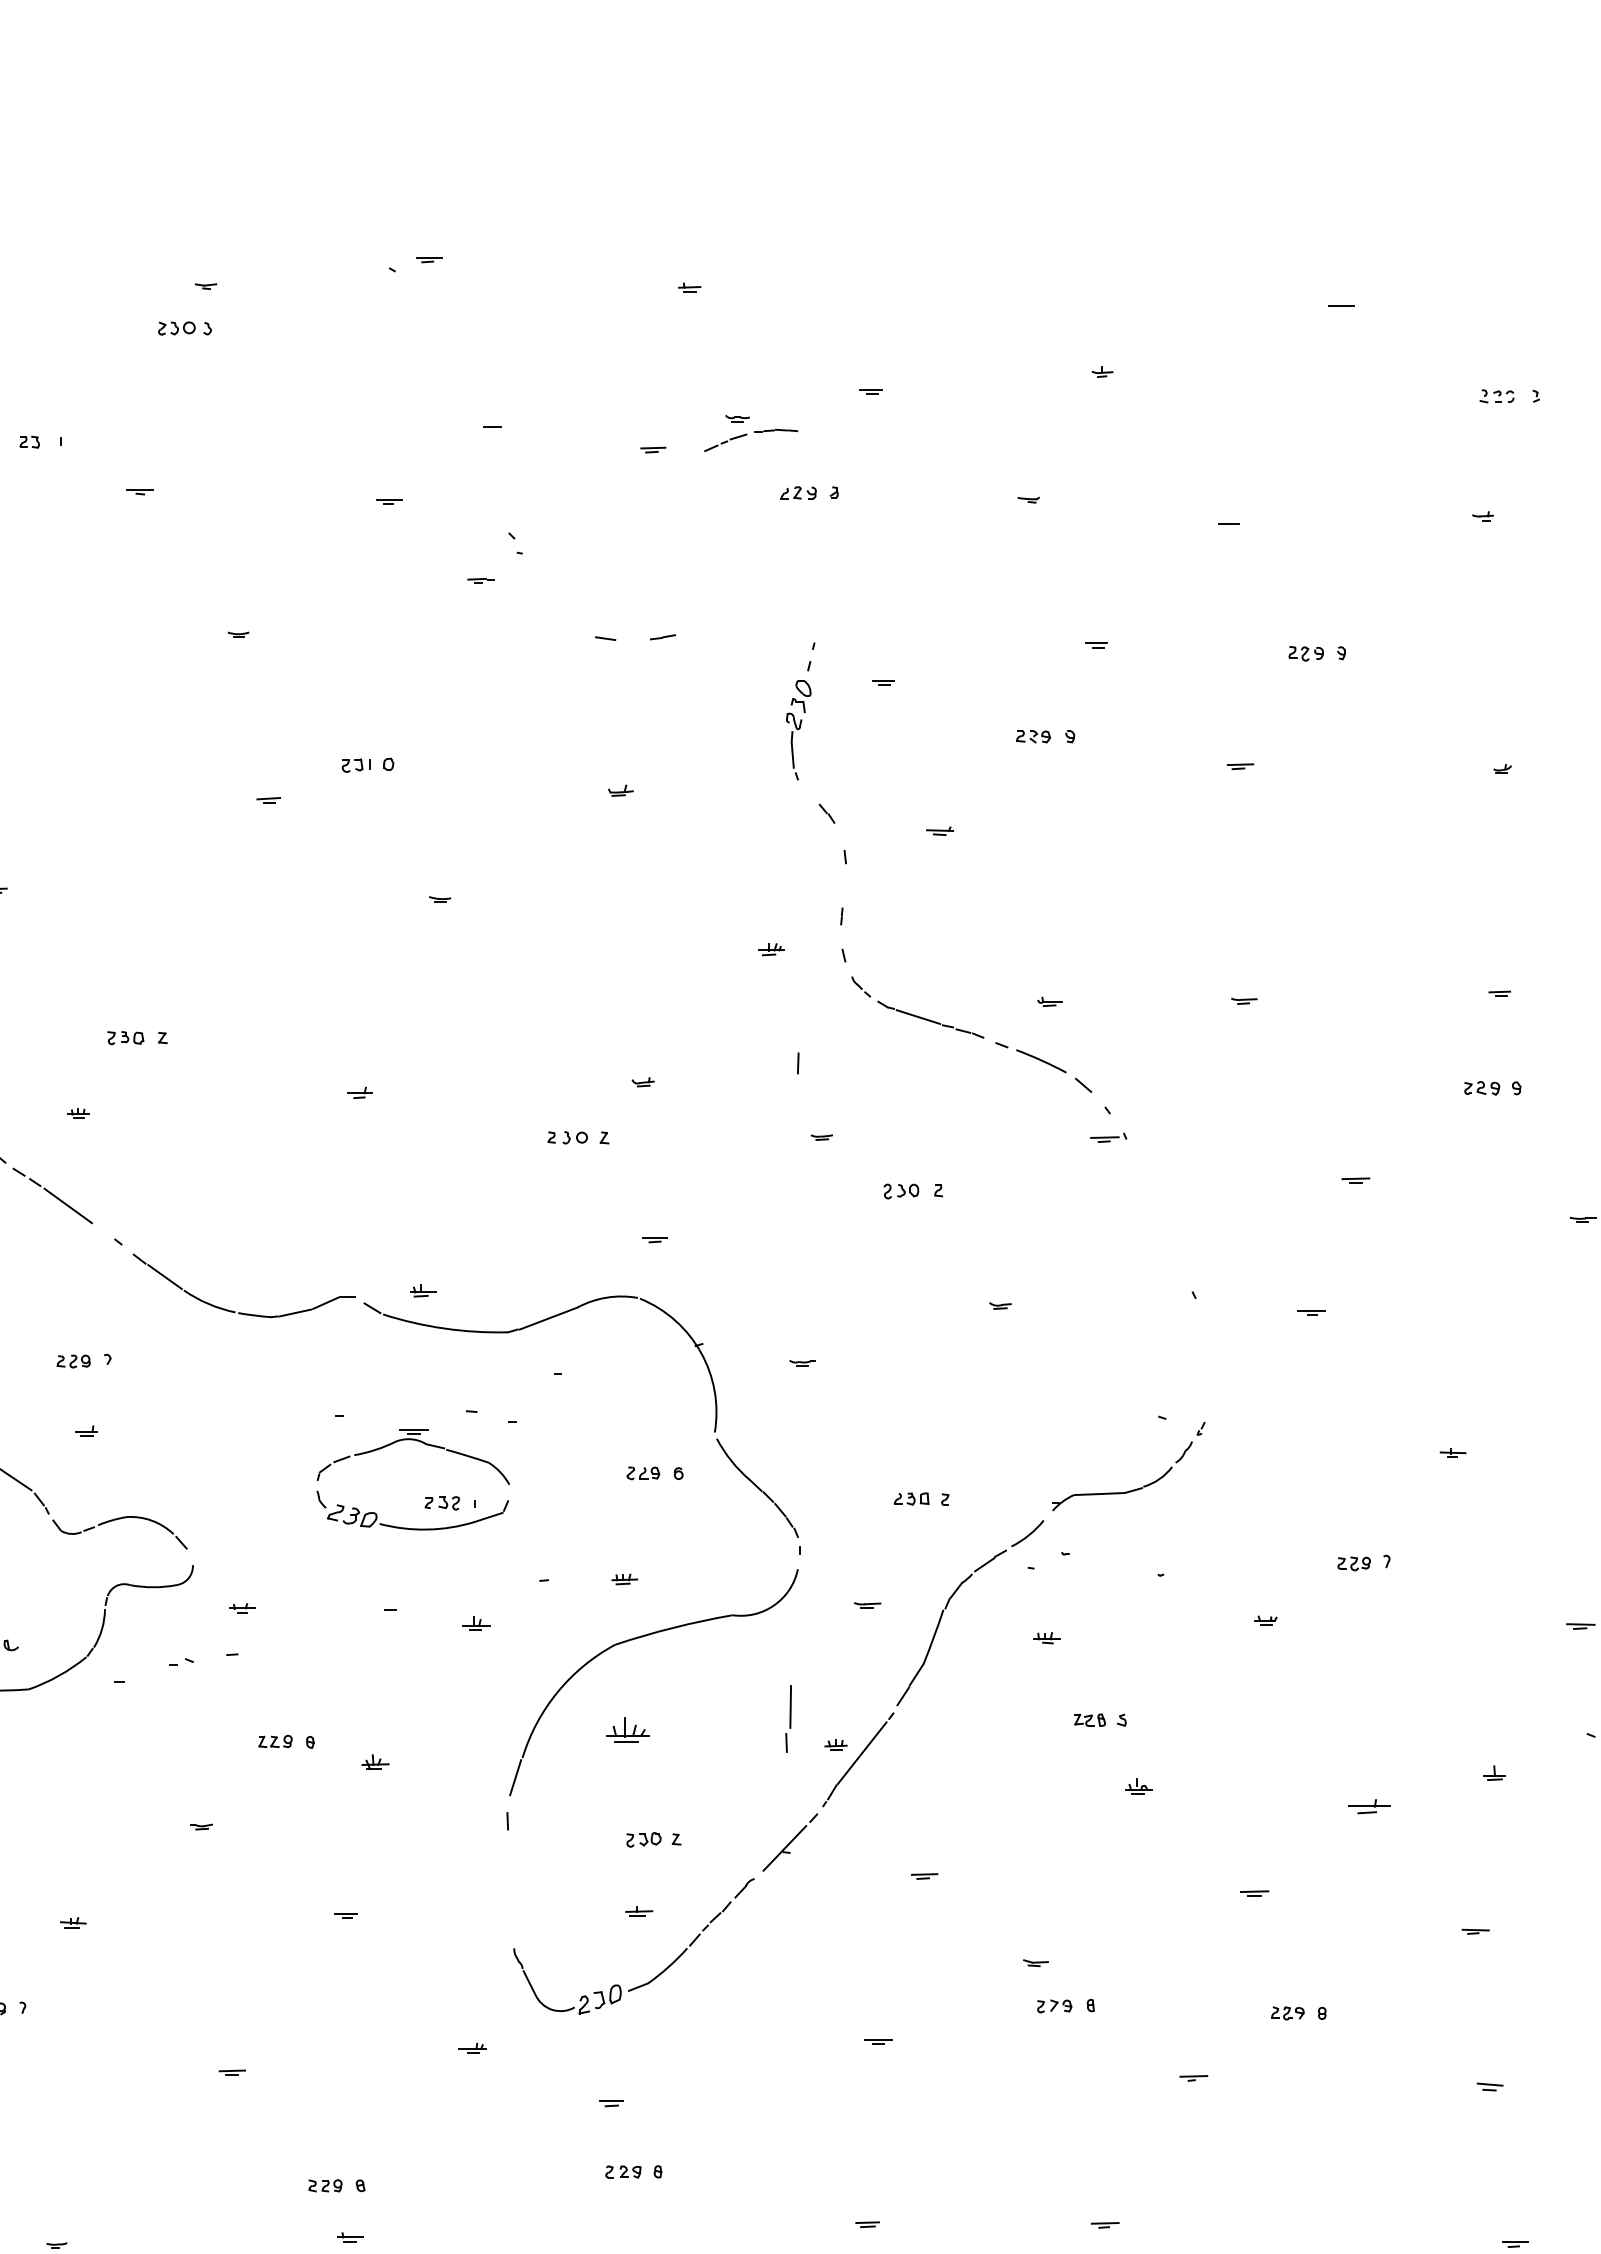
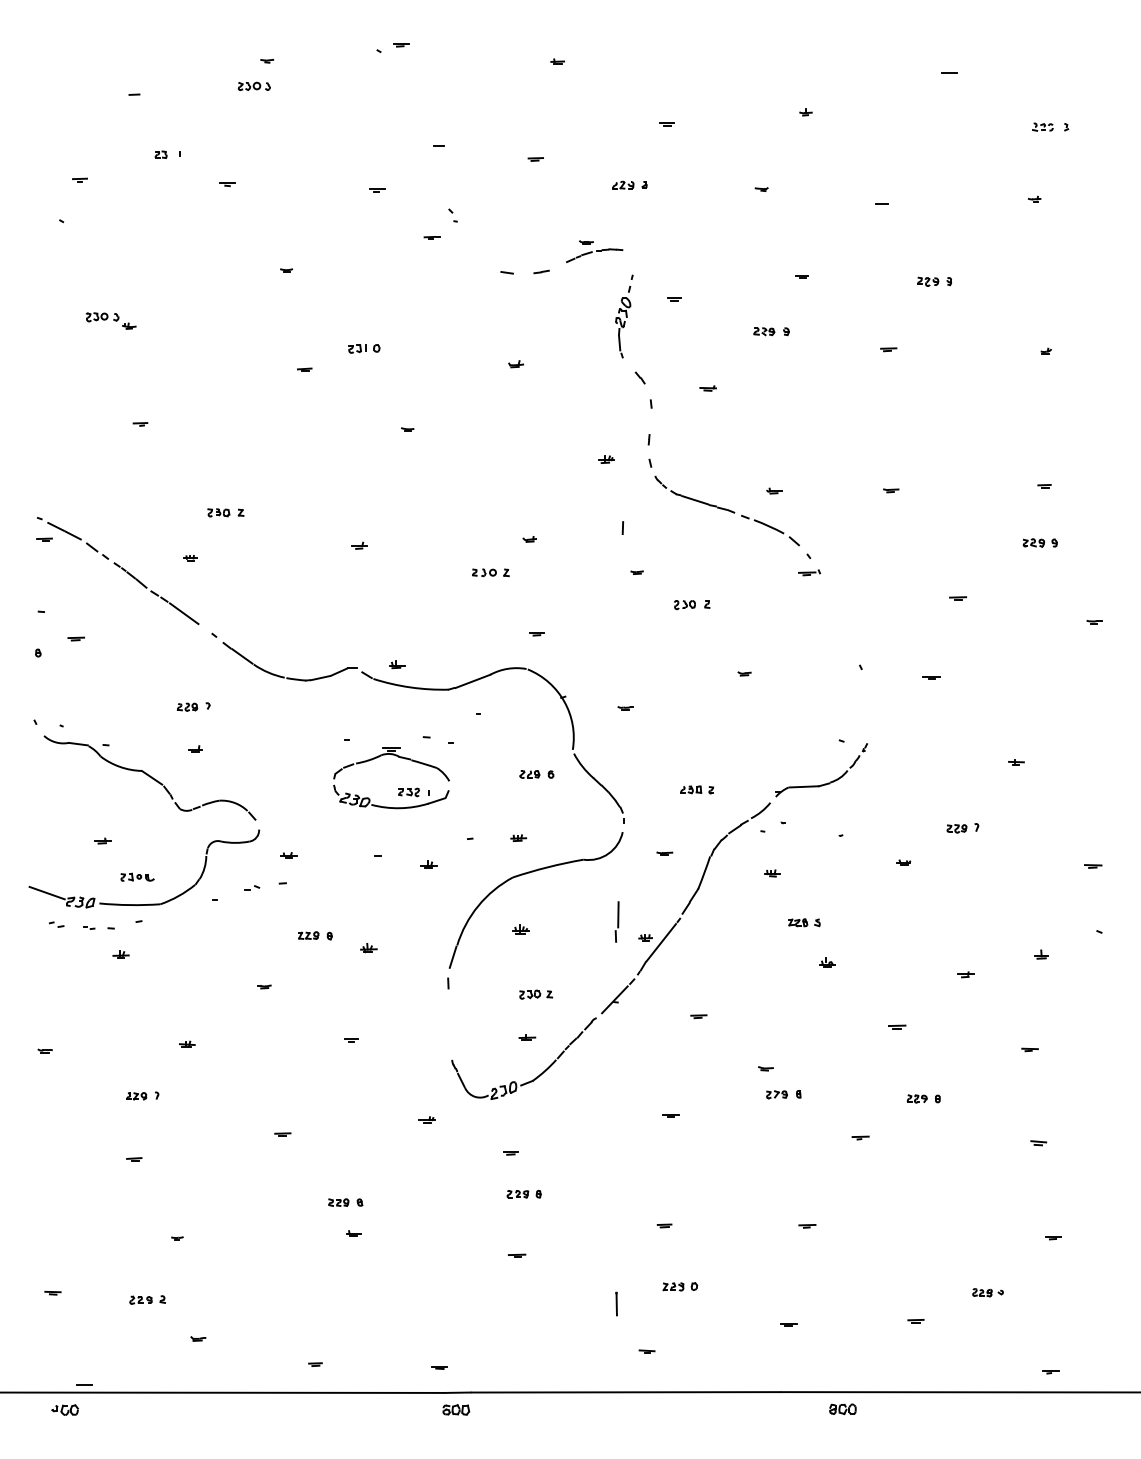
part: (750, 433) -> (594, 251), moved
part: (627, 1731) -> (520, 929), size x0.62
part: (1368, 1806) -> (965, 974), size x0.62

